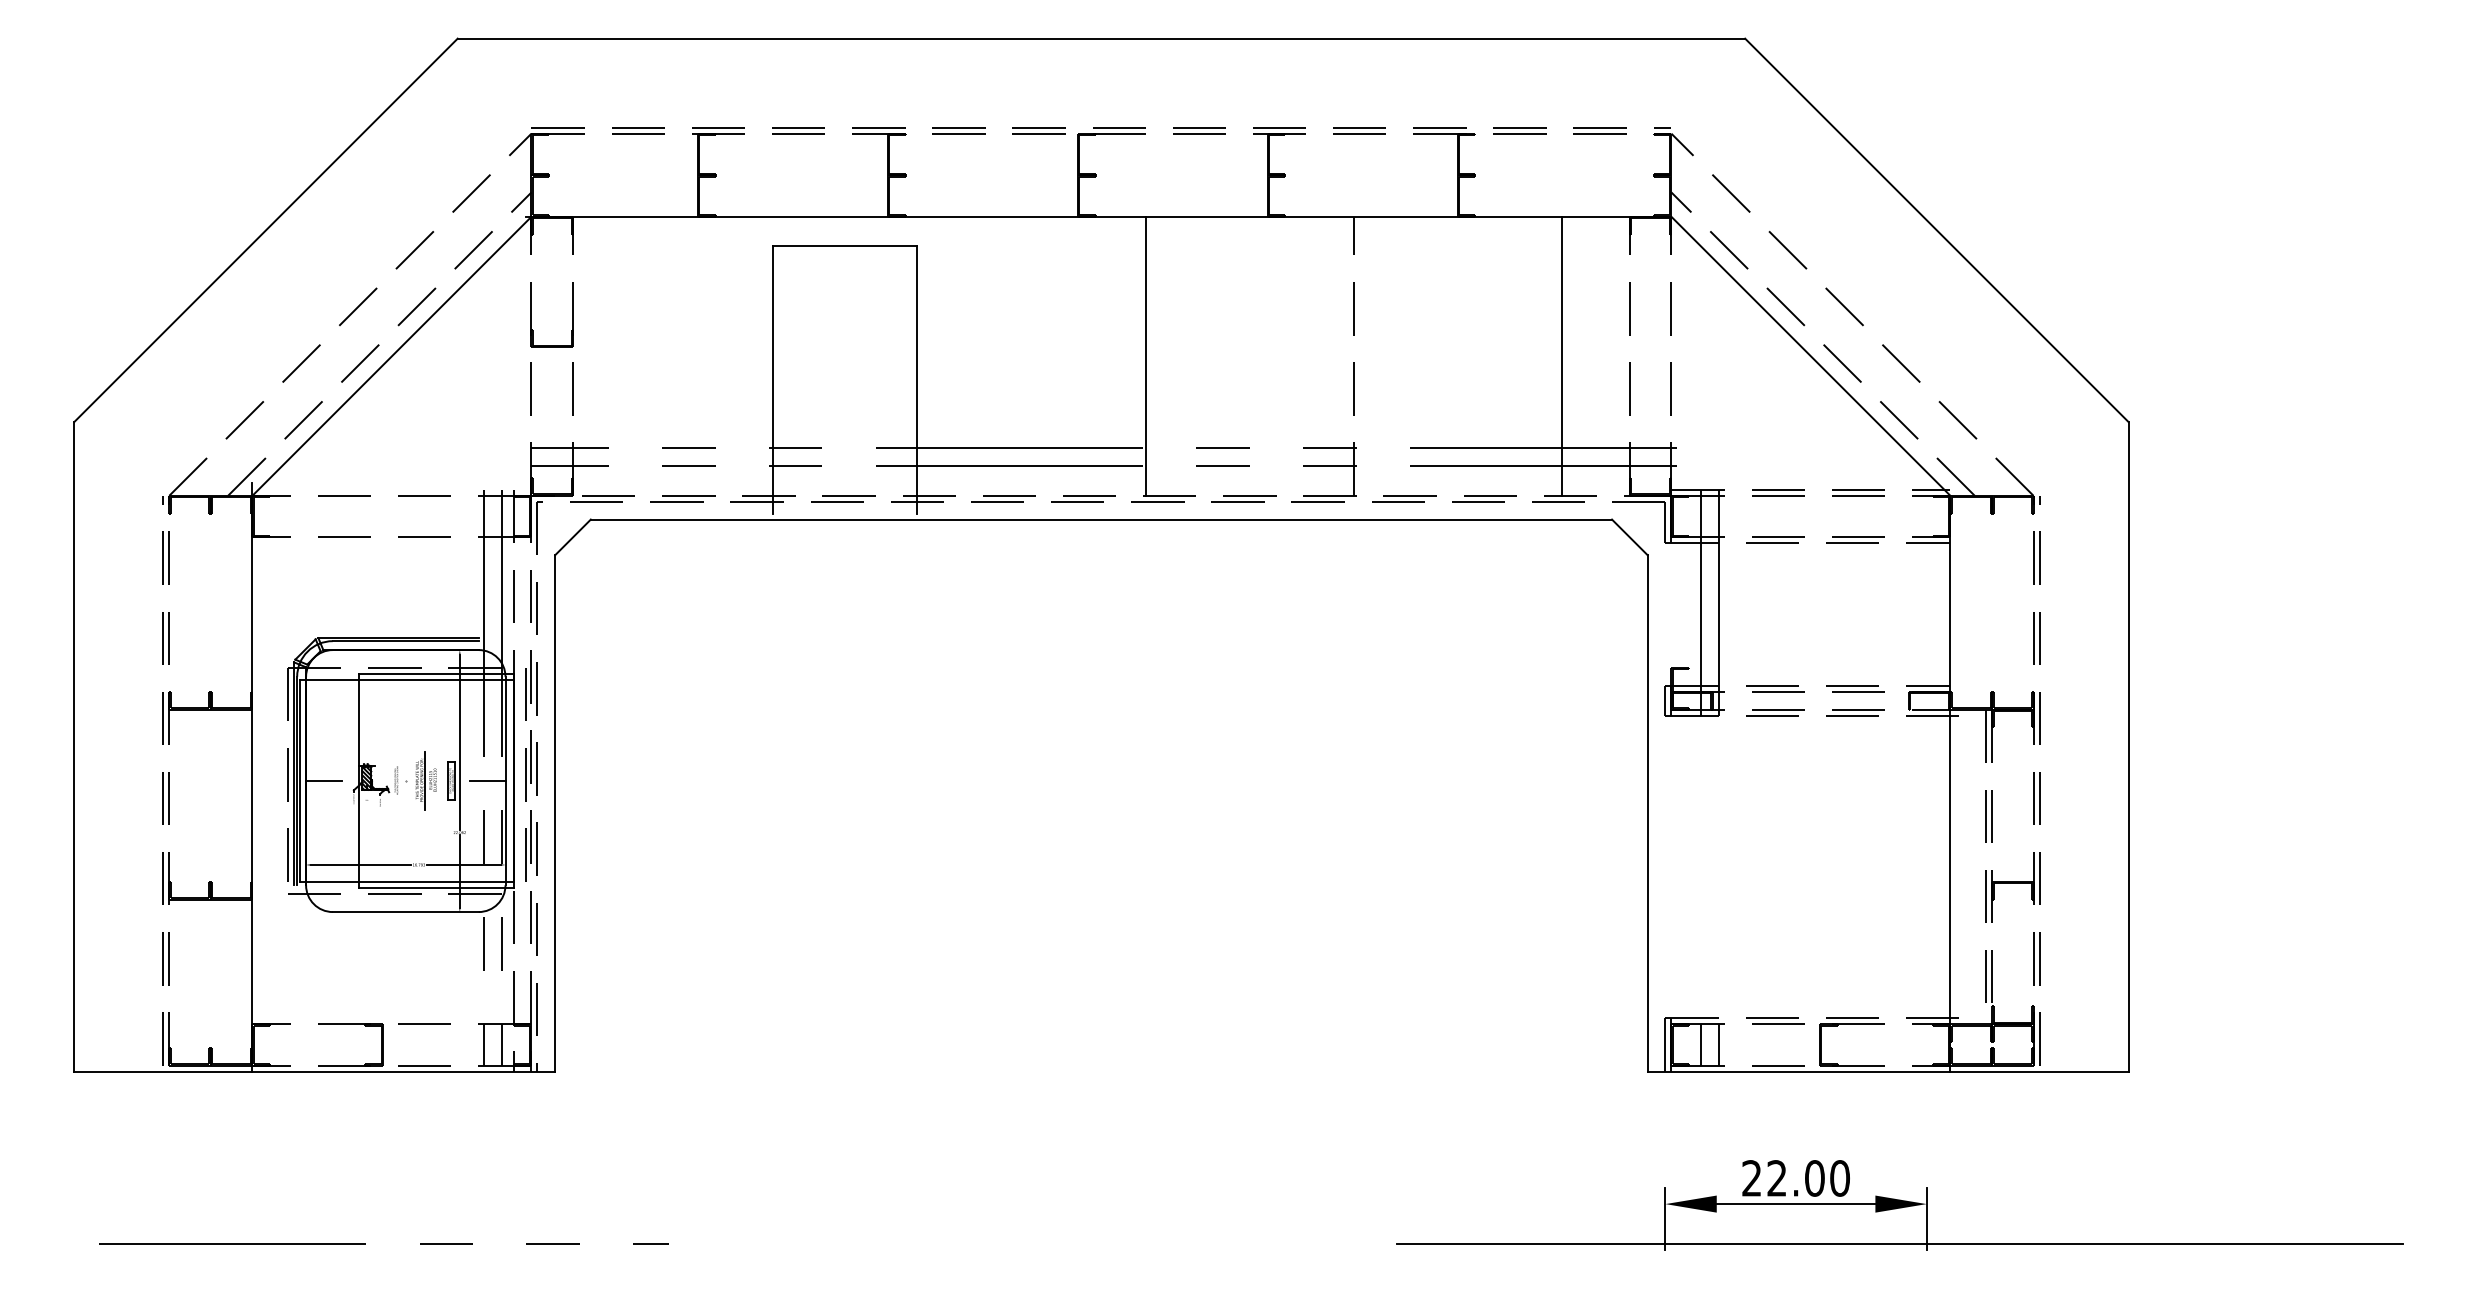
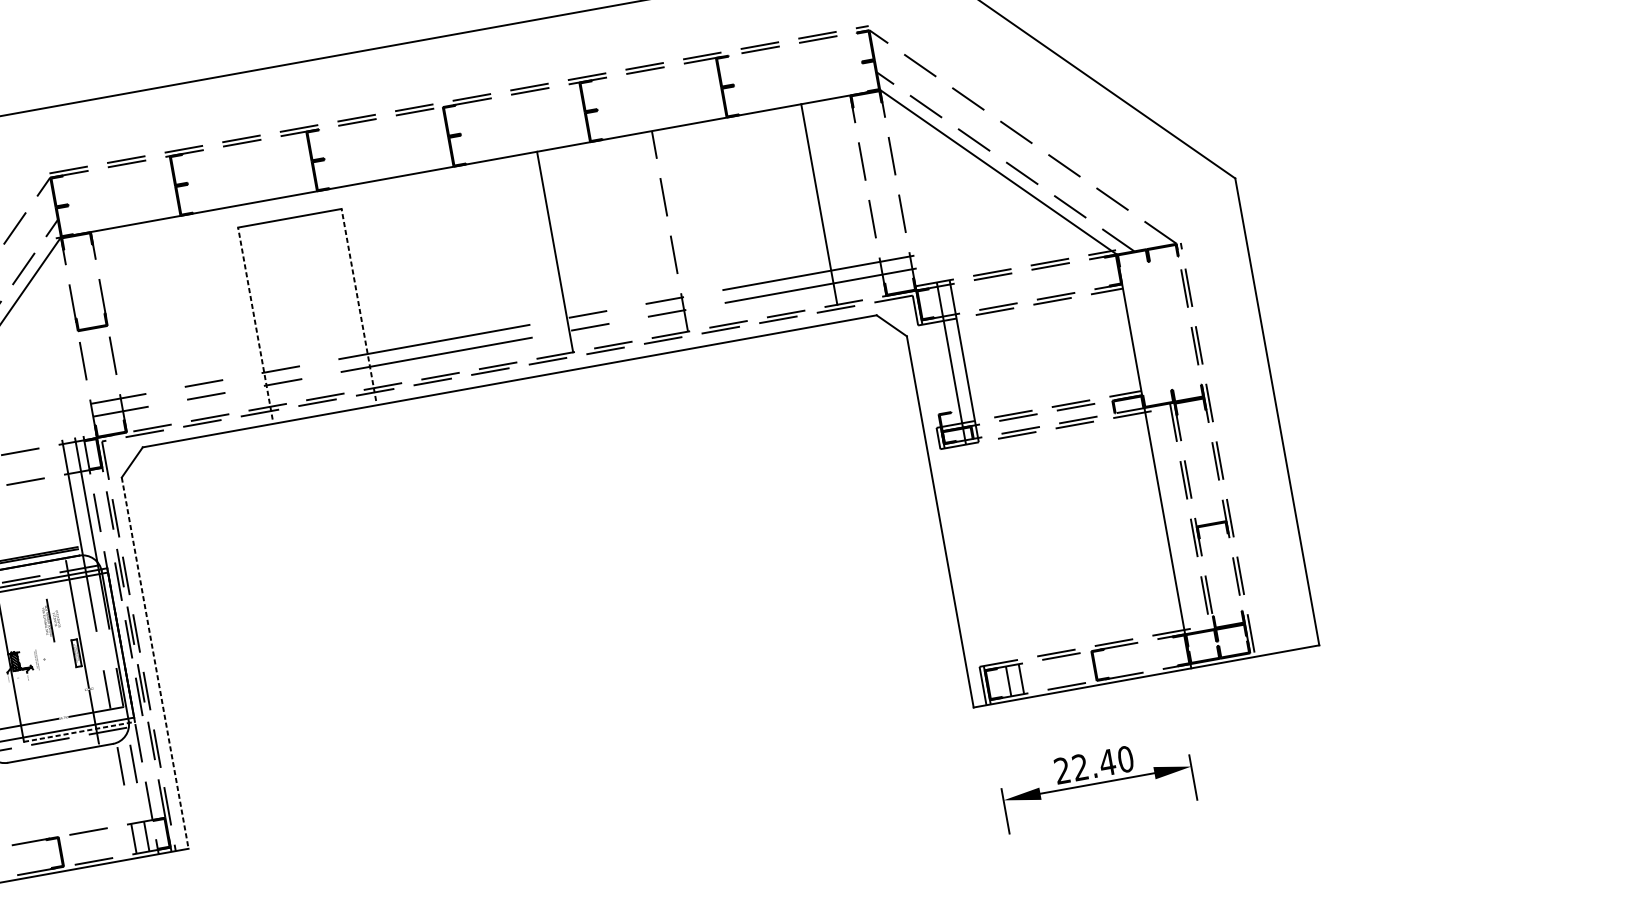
line: (1145, 355) -> (554, 251), moved
line: (772, 380) -> (255, 323), solid -> dashed
line: (916, 380) -> (358, 305), solid -> dashed
part: (425, 780) -> (51, 620), moved
line: (487, 780) -> (102, 648), removed
line: (555, 813) -> (155, 663), solid -> dashed
line: (436, 887) -> (79, 731), solid -> dashed
text: (1814, 1178) -> (1107, 762), 22.00 -> 22.40
line: (1899, 1244) -> (1177, 799), removed

